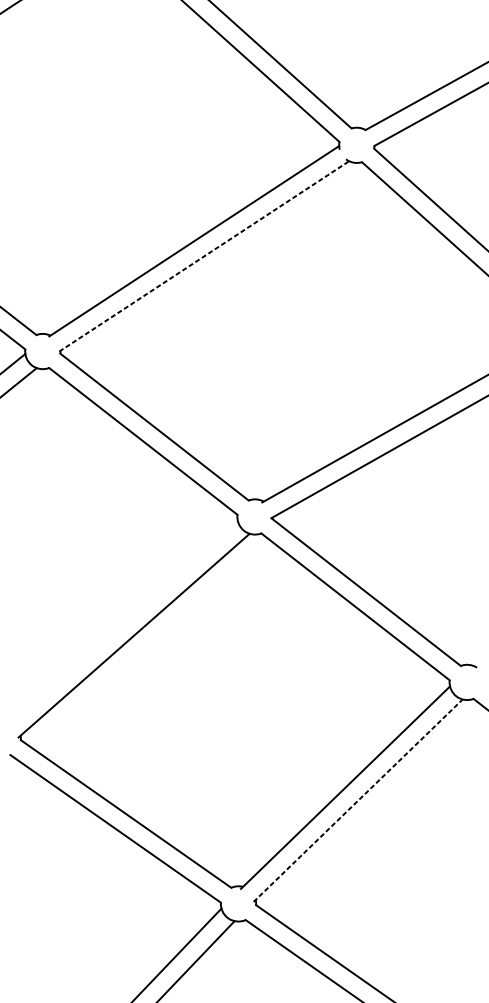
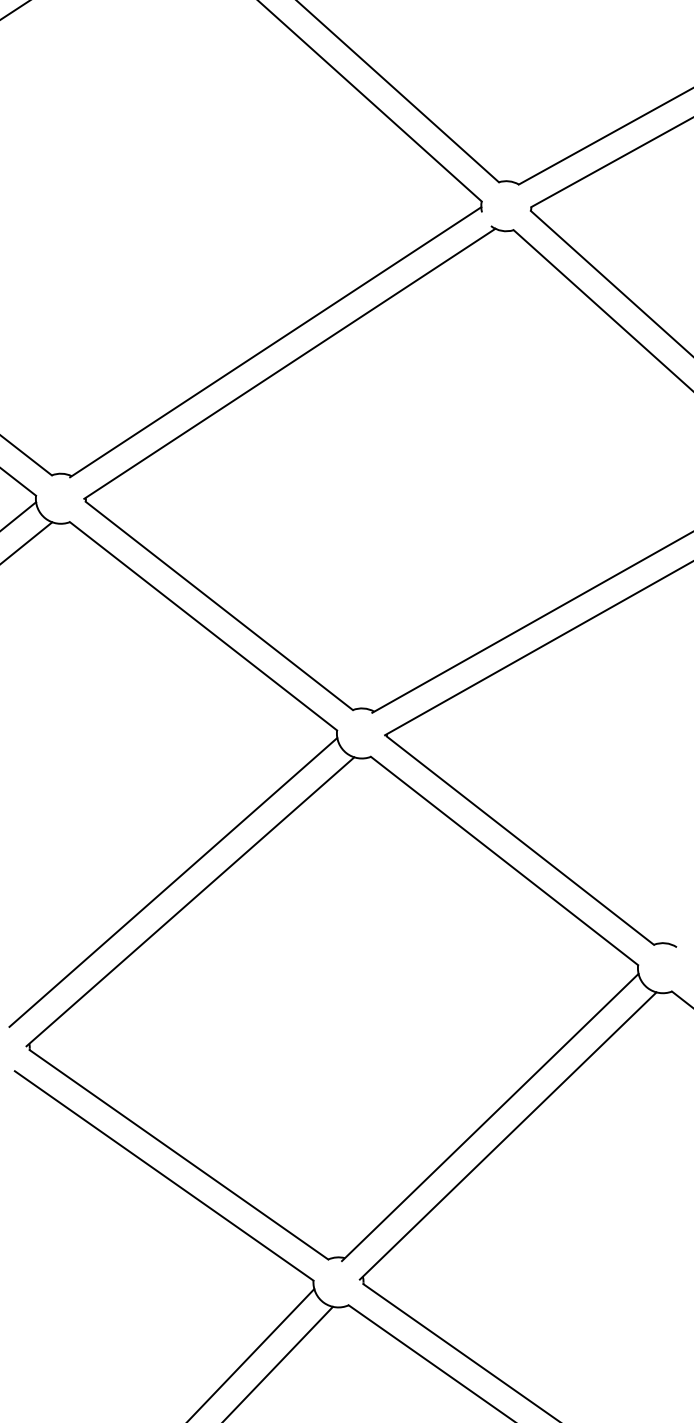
line: (203, 256) -> (289, 363), dashed -> solid
line: (122, 622) -> (173, 882), added
line: (358, 800) -> (508, 1135), dashed -> solid

